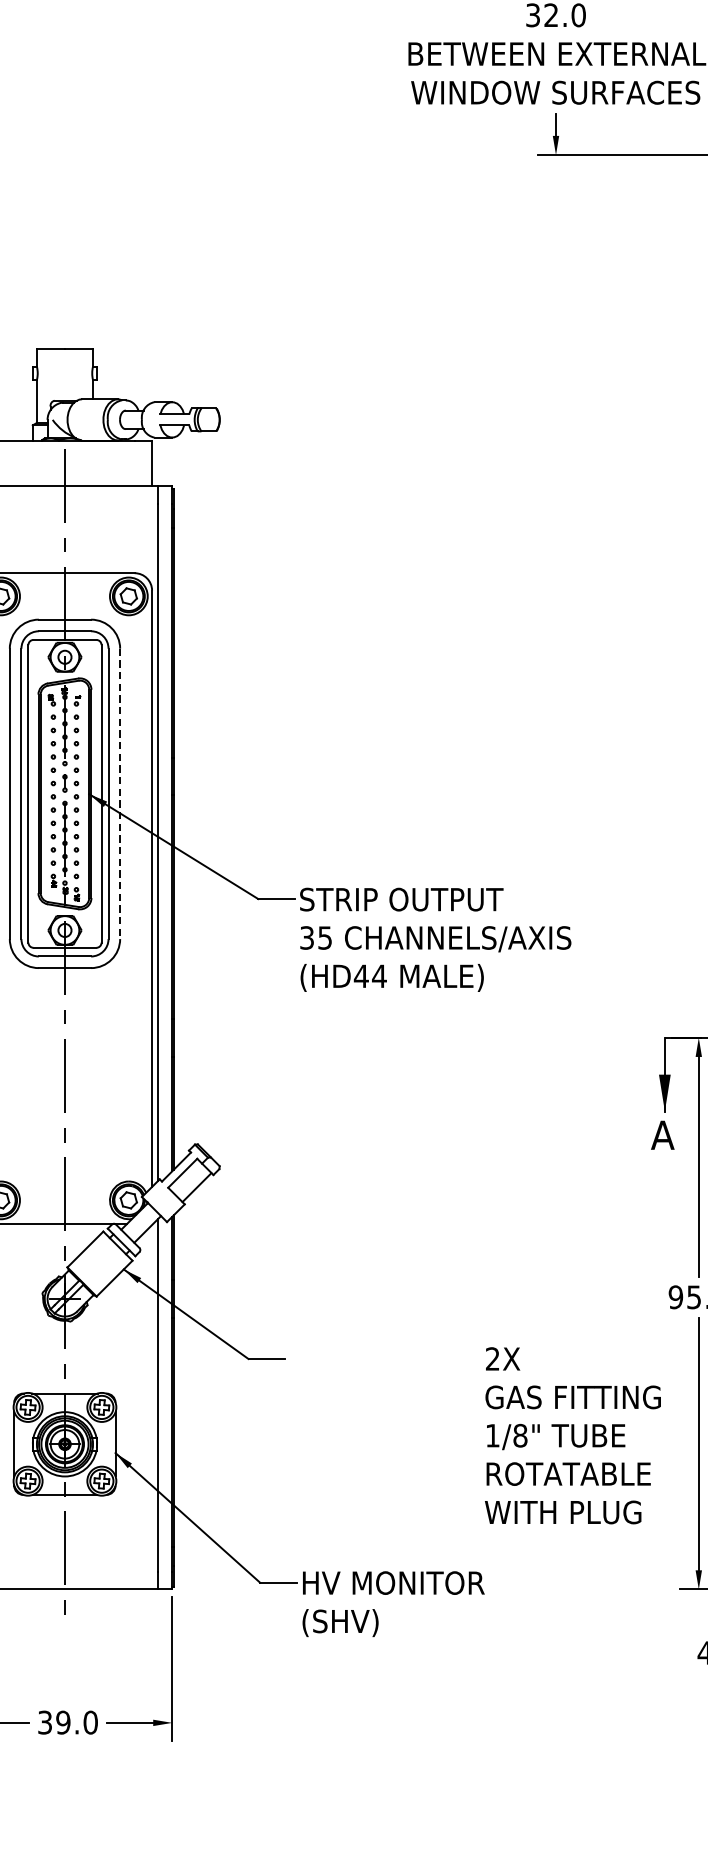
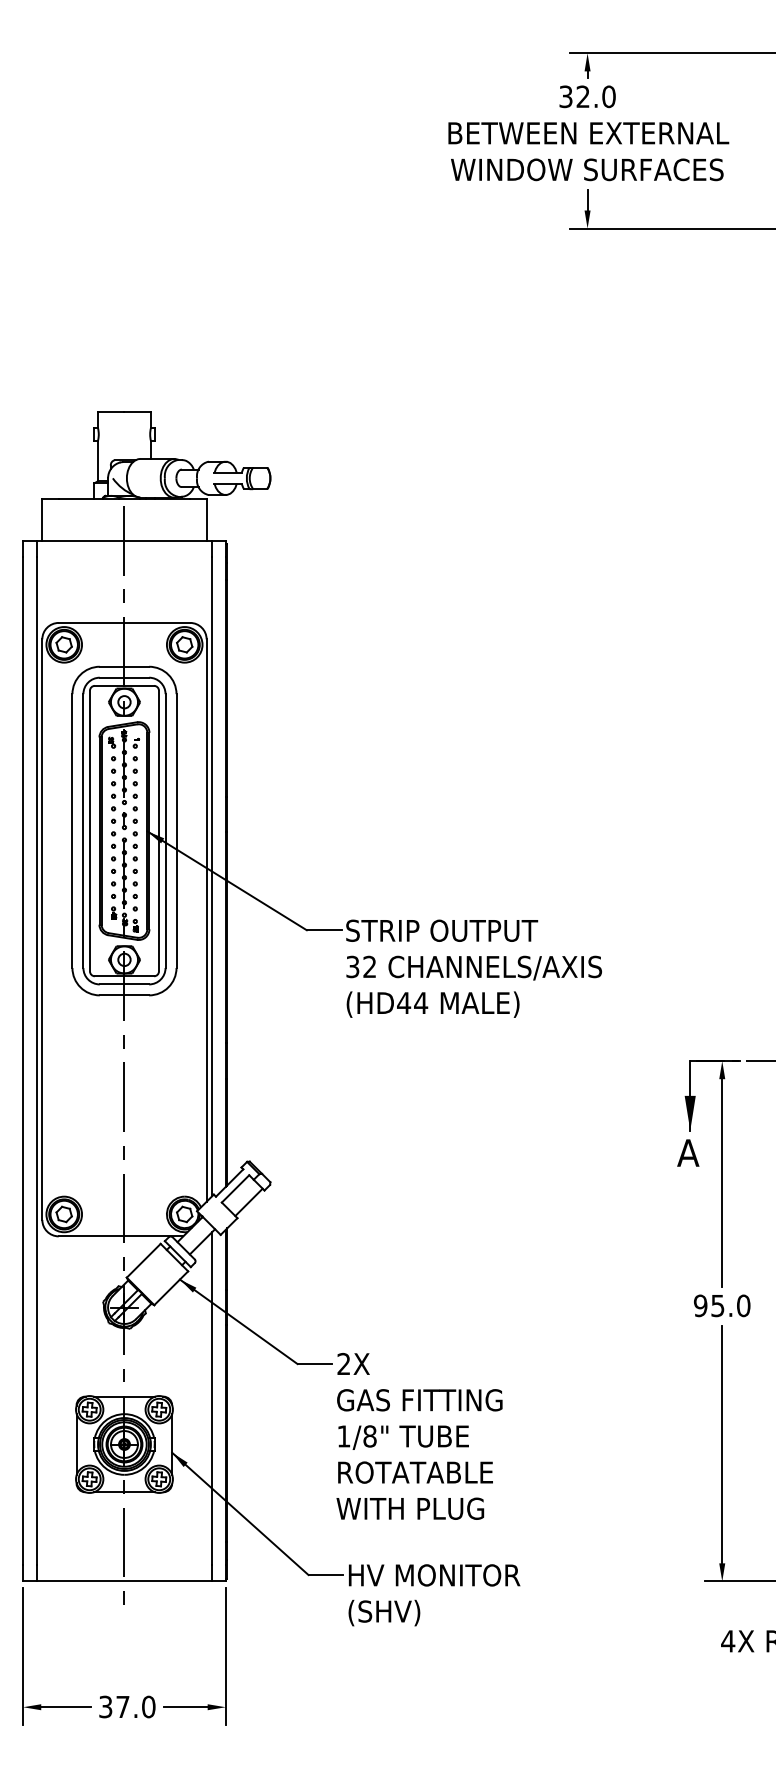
line: (120, 794) -> (176, 831), dashed -> solid
text: (324, 937) -> (369, 966), 35 -> 32
text: (572, 1435) -> (419, 1436), moved
text: (62, 1722) -> (122, 1706), 39.0 -> 37.0

